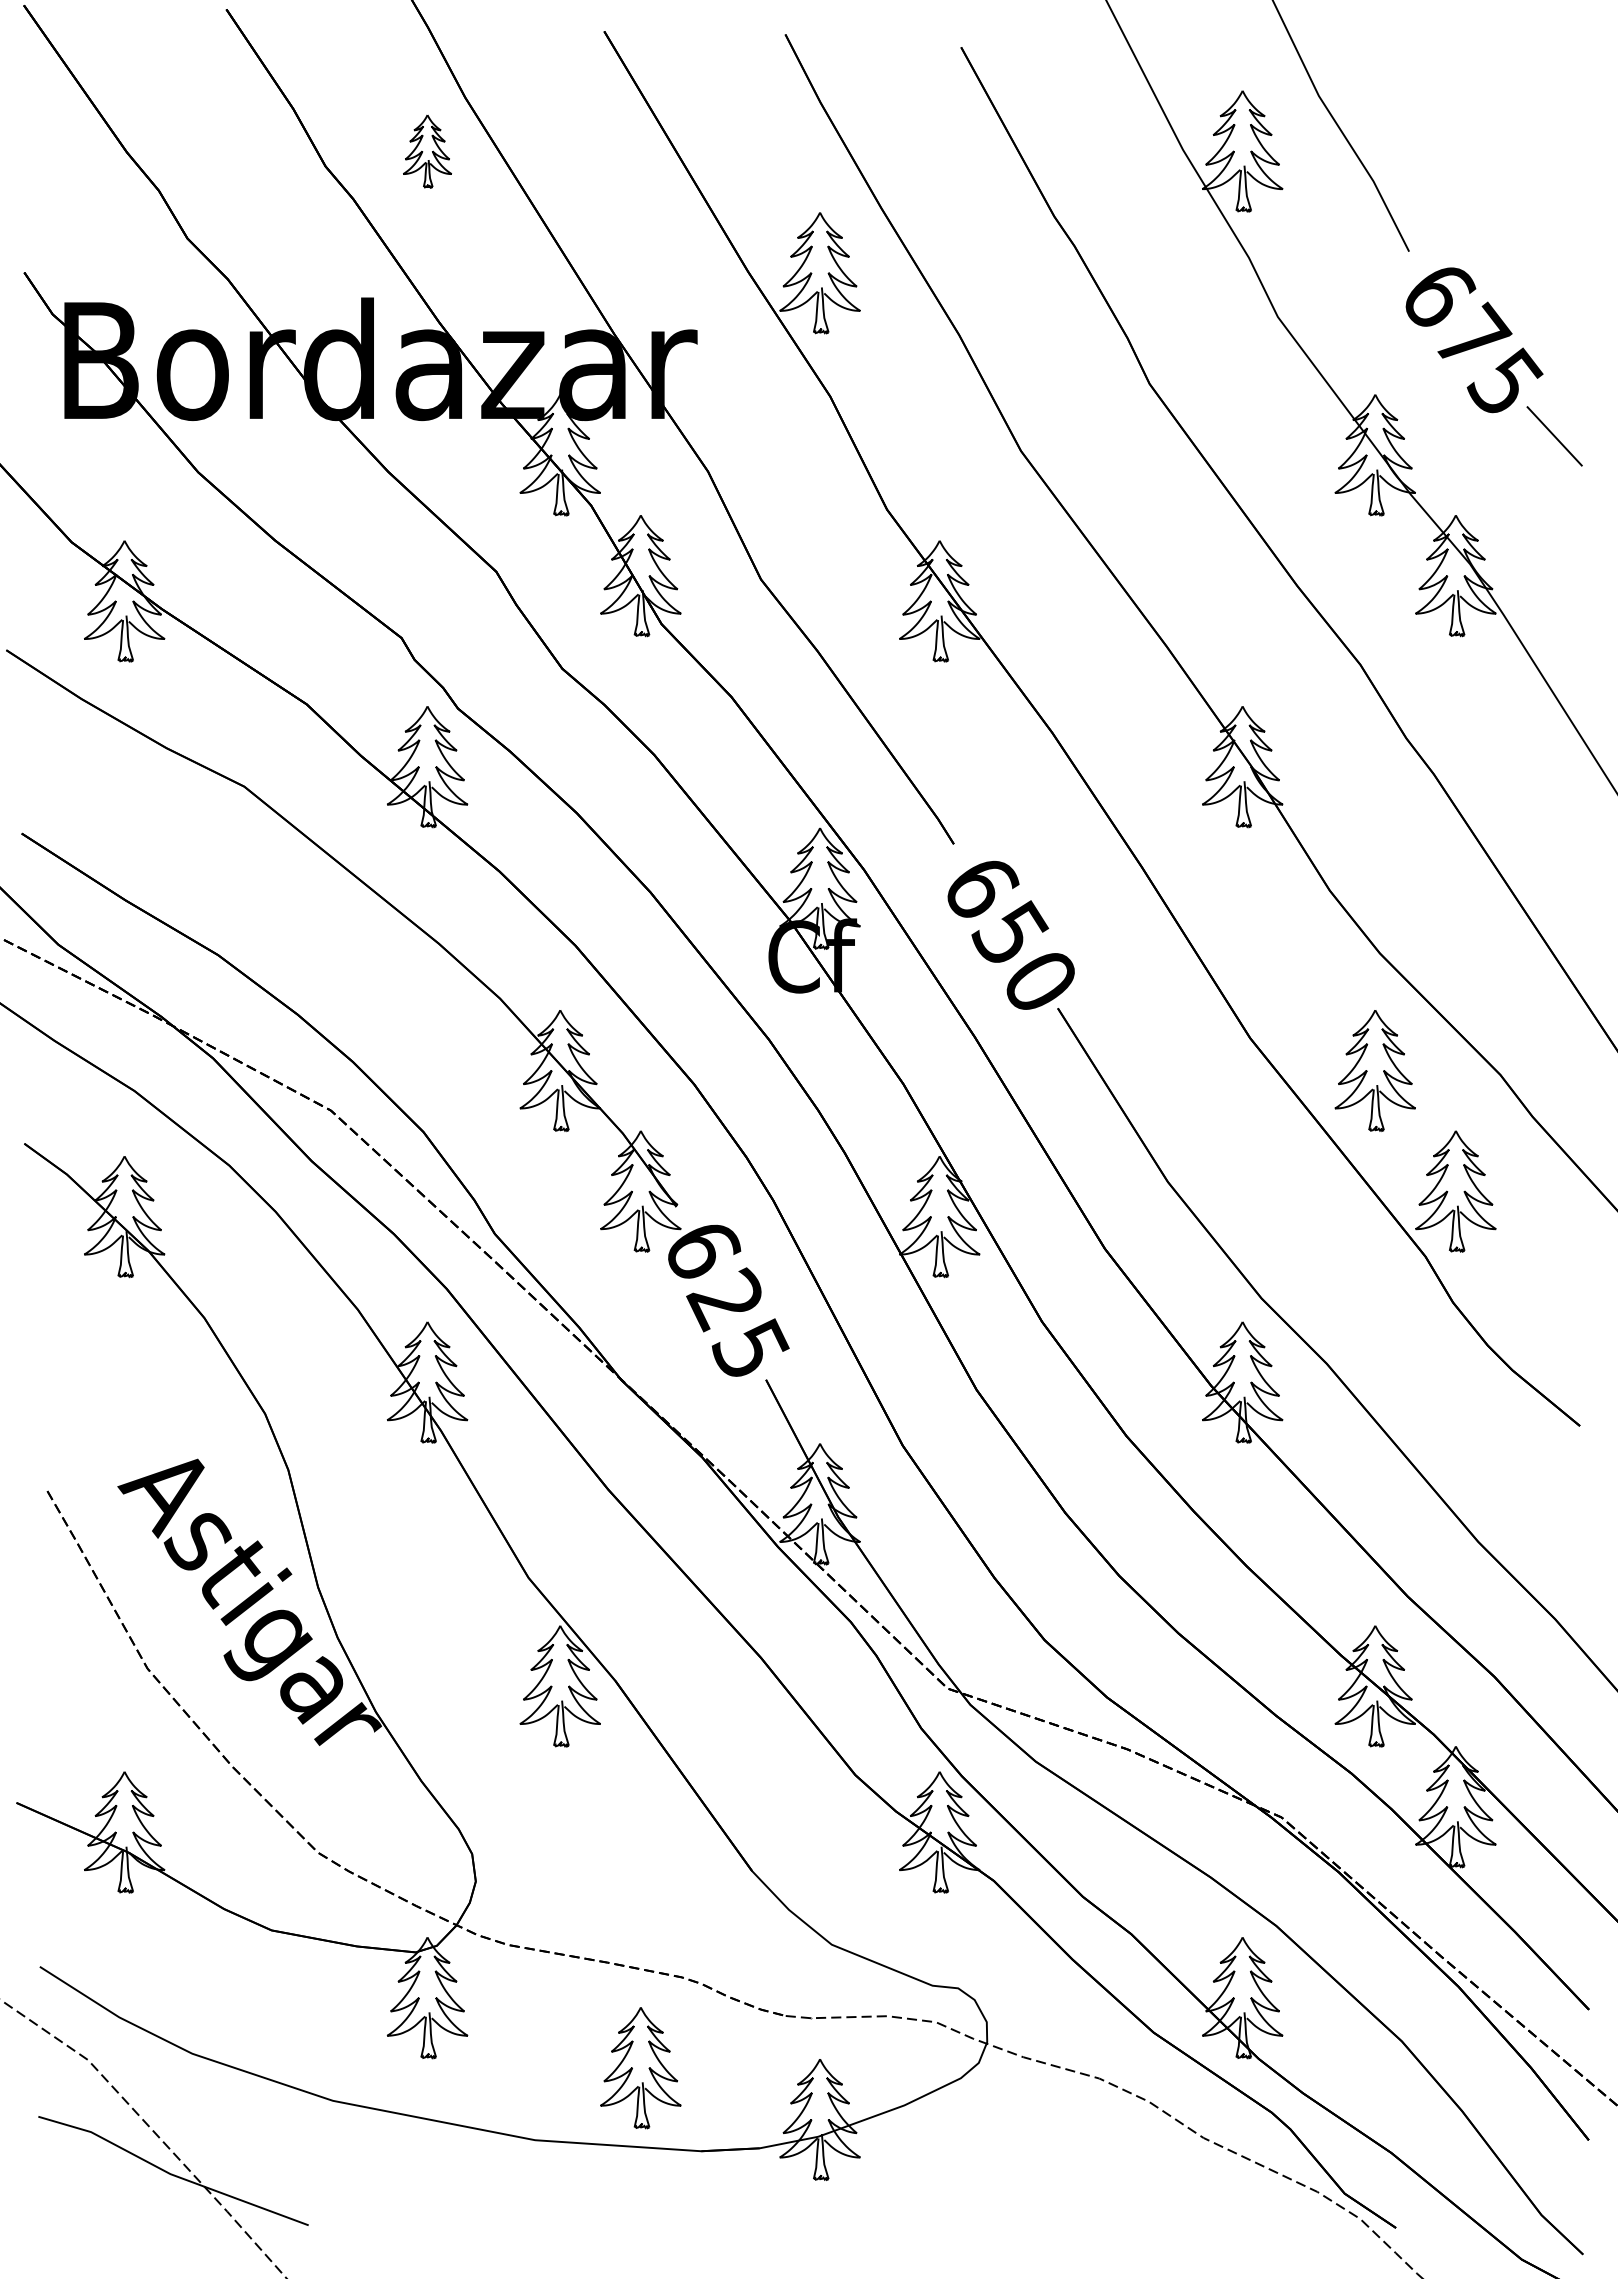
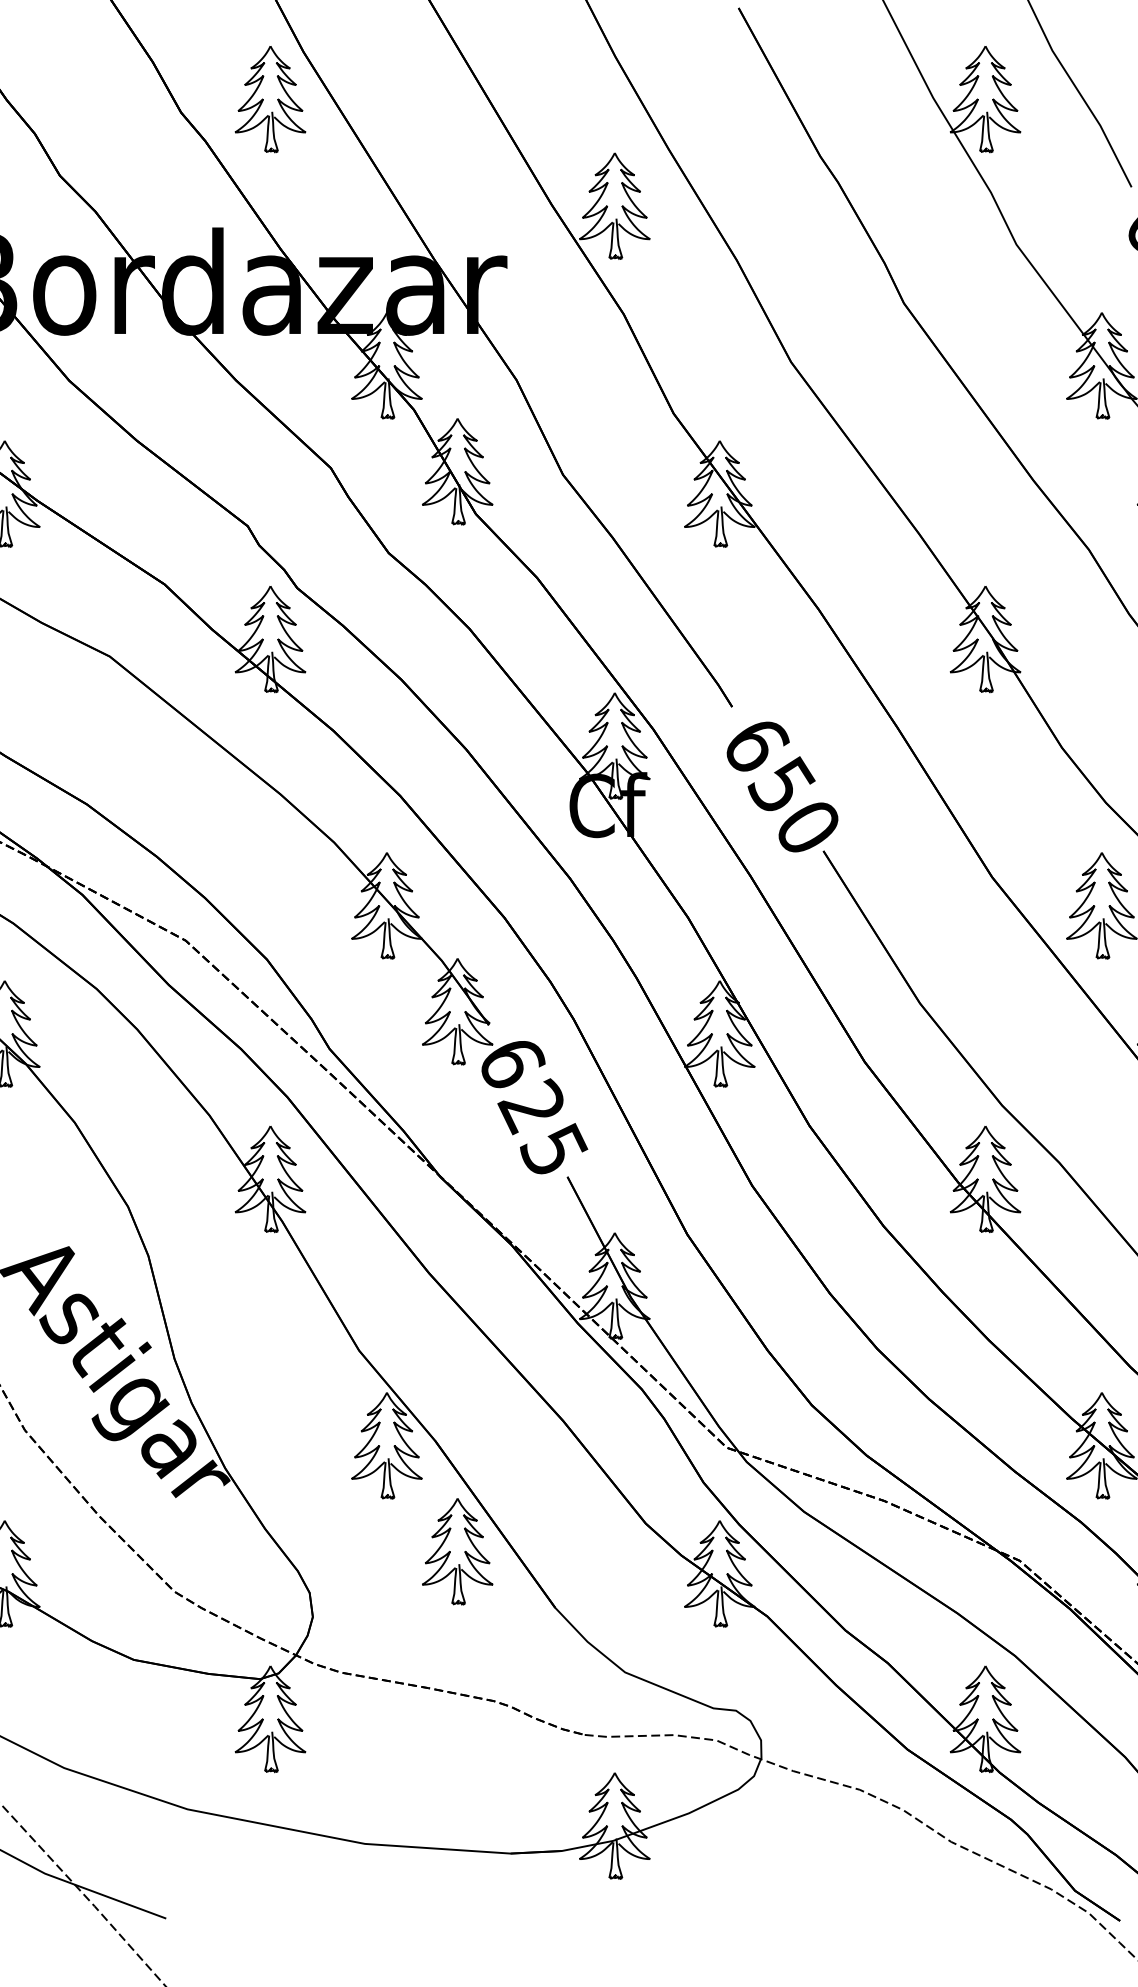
part: (427, 151) -> (270, 99), size x1.67
part: (640, 2068) -> (457, 1552), moved

